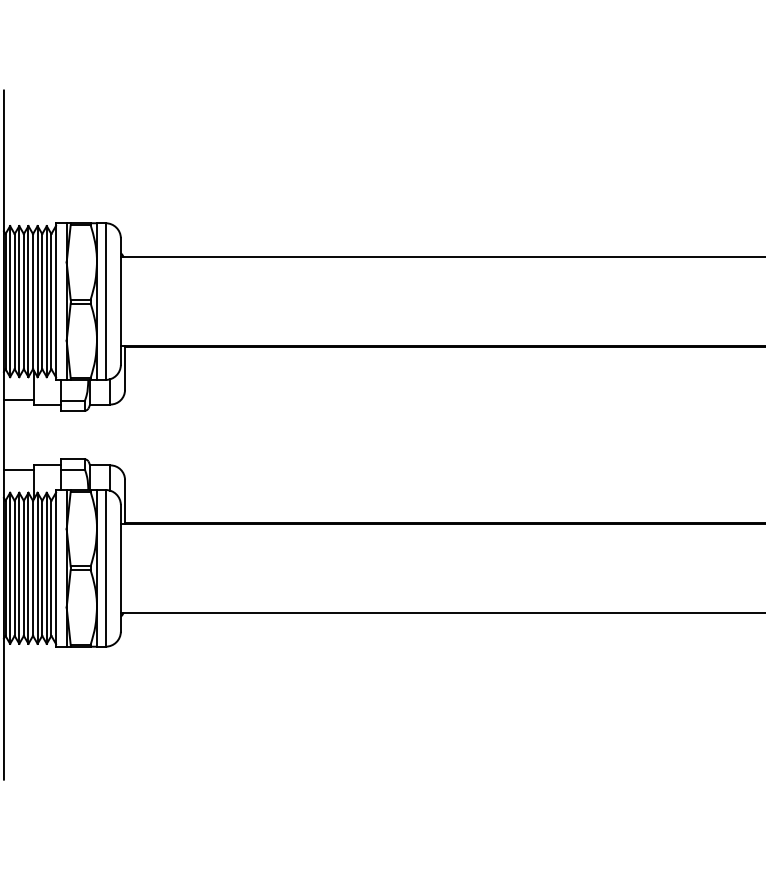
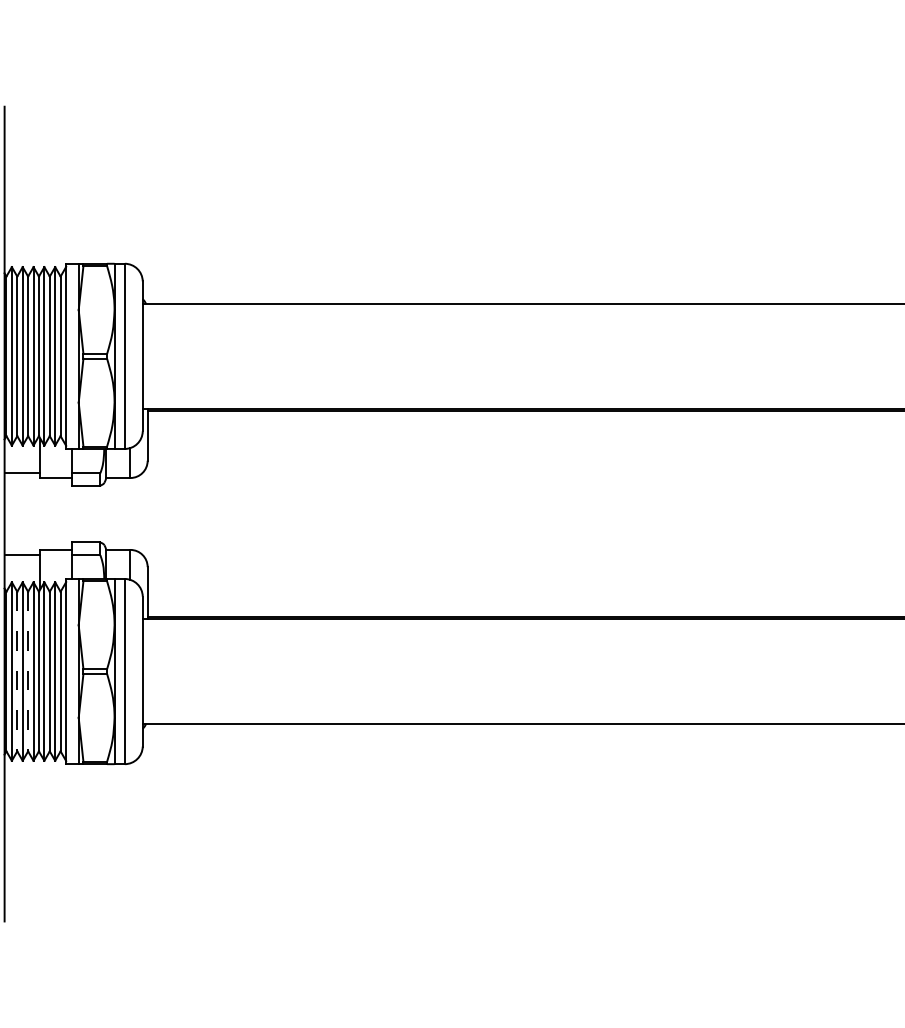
line: (14, 568) -> (17, 671), solid -> dashed
line: (23, 568) -> (27, 671), solid -> dashed

